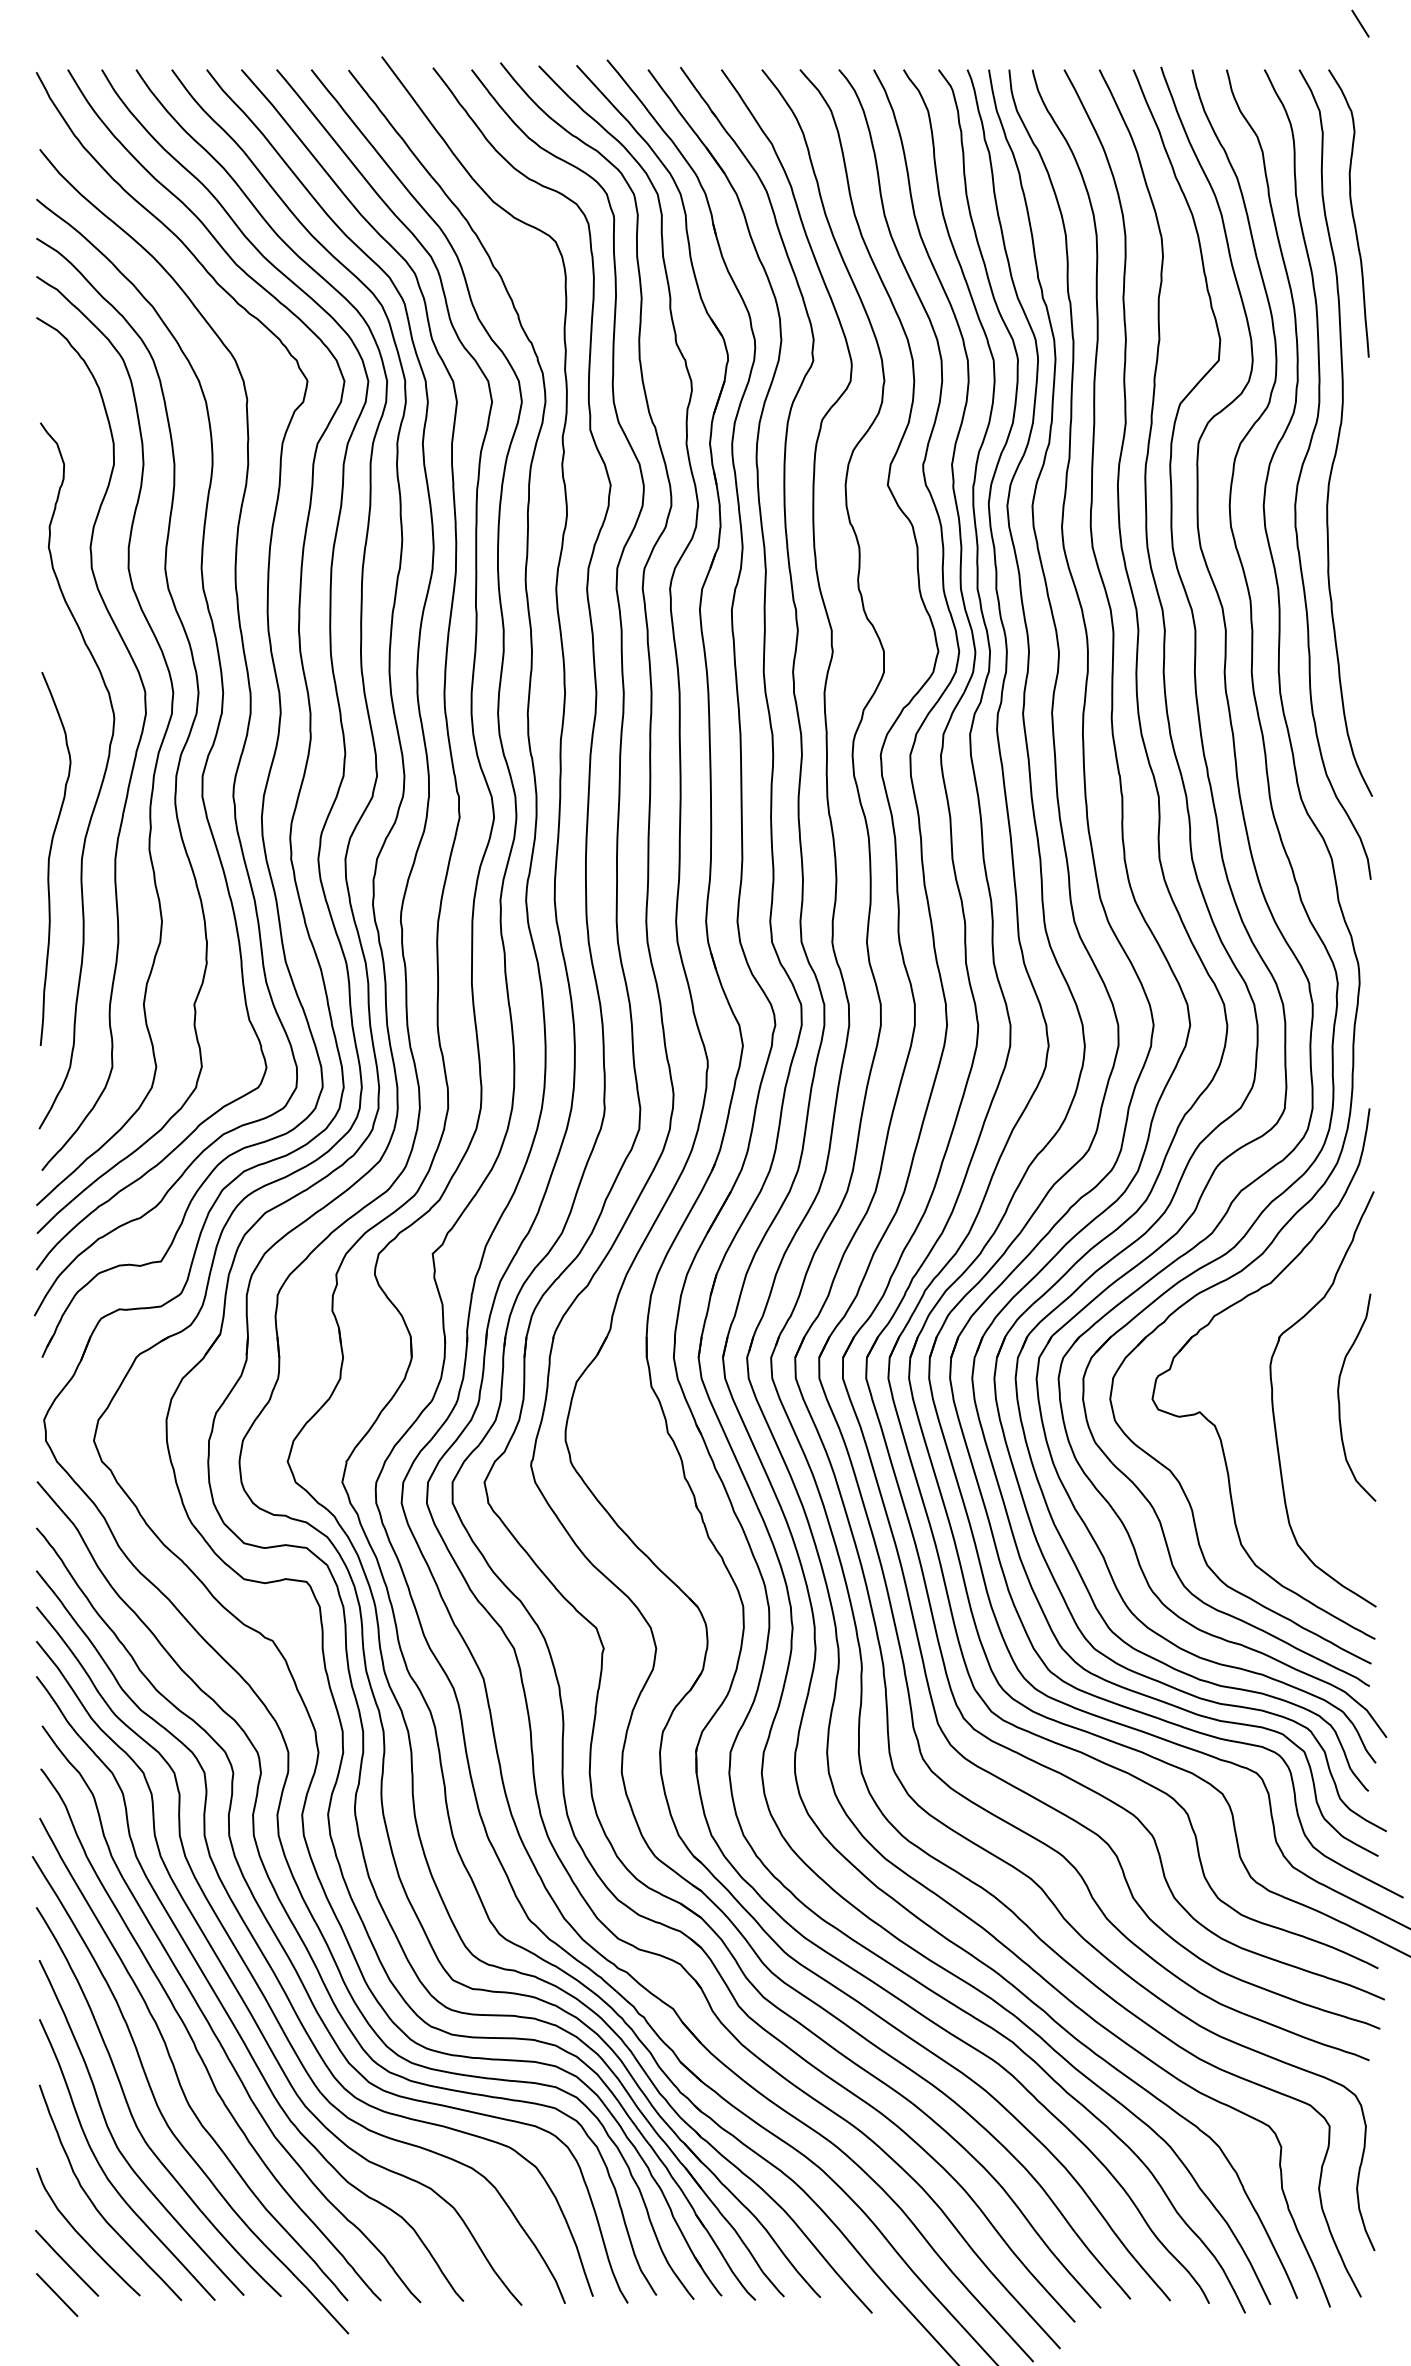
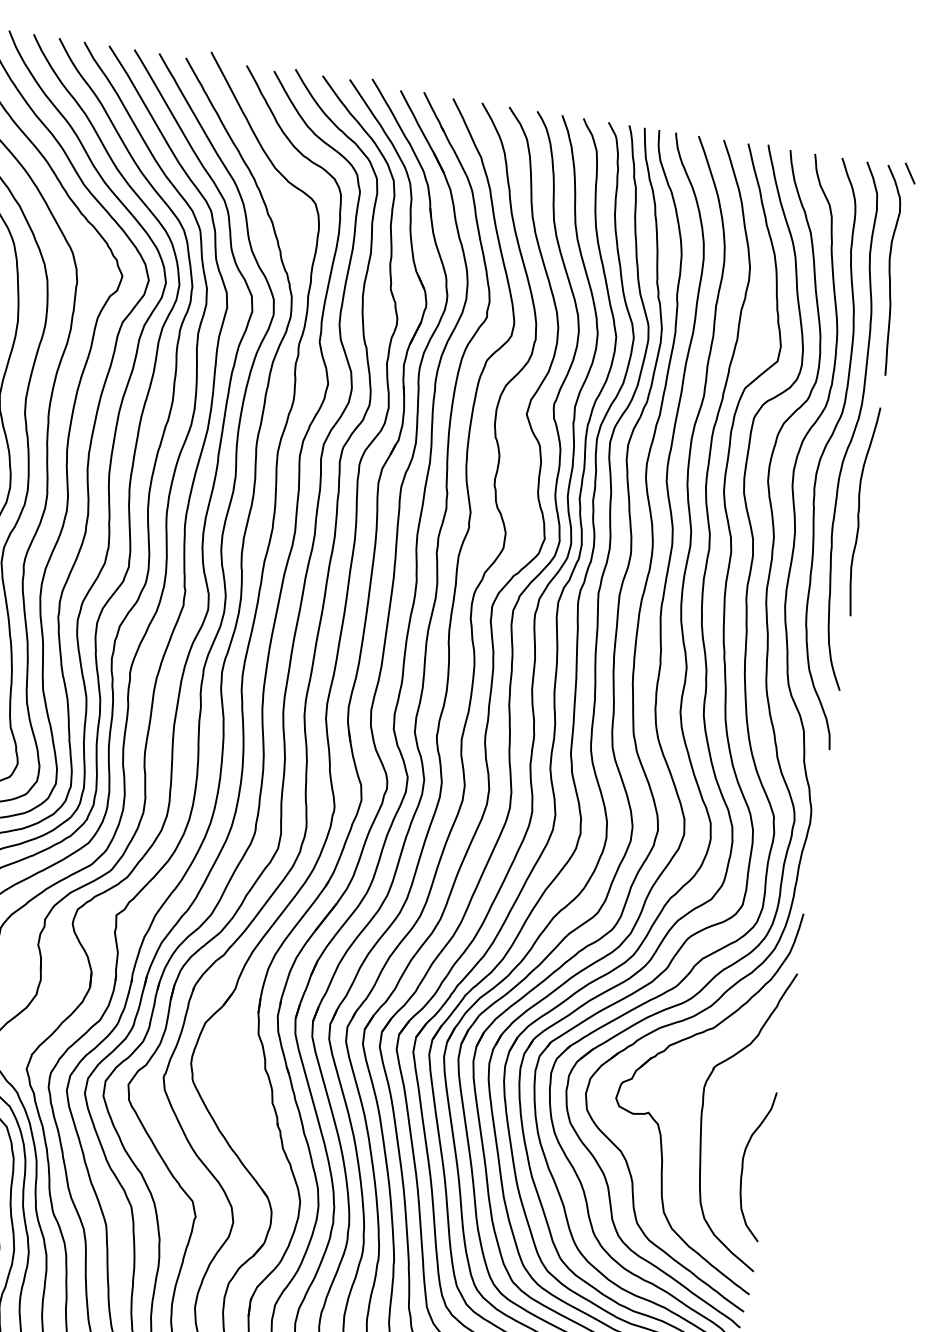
line: (1360, 23) -> (910, 173), moved
curve: (1361, 547) -> (859, 511), added
curve: (1339, 1397) -> (743, 1163), moved

